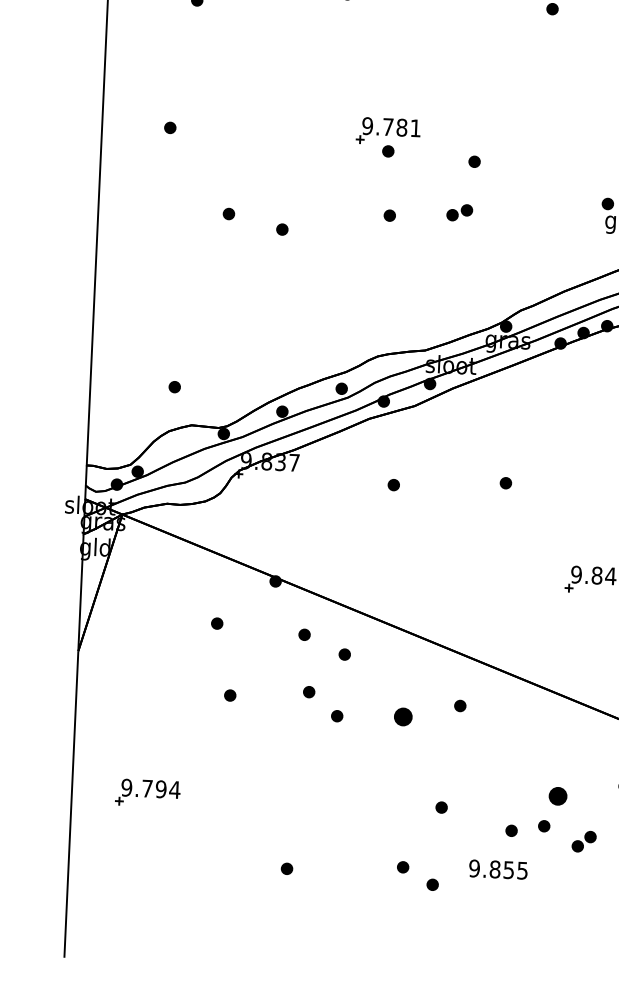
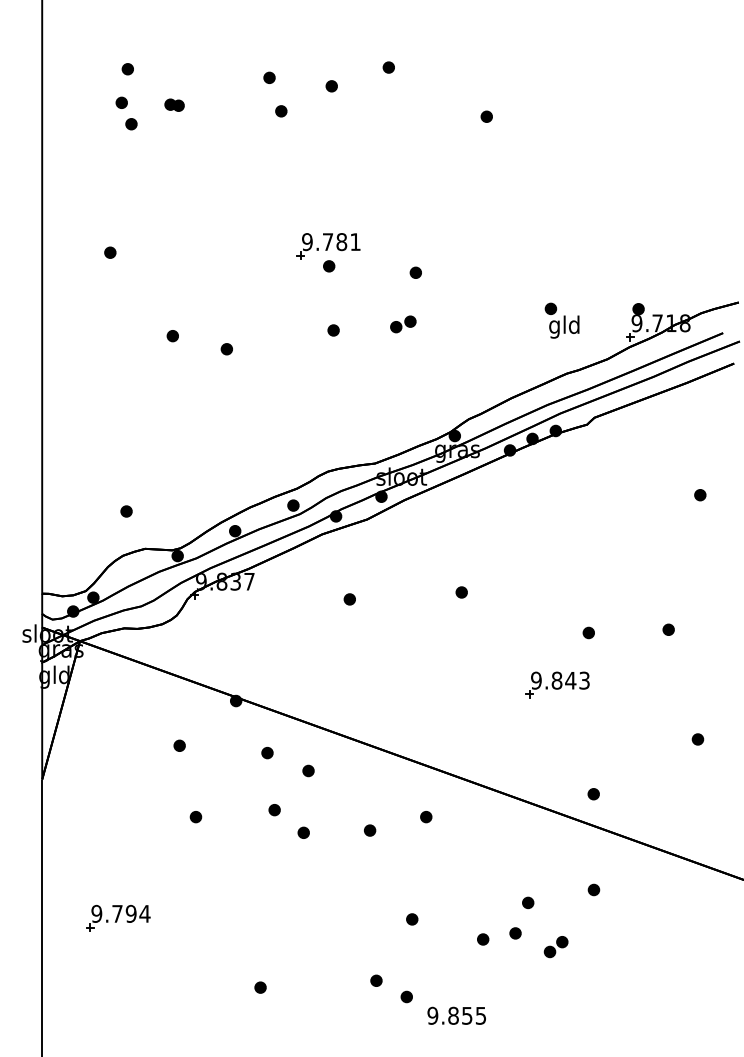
part: (403, 716) -> (370, 830), size x0.62
part: (558, 795) -> (528, 902), size x0.62
text: (498, 869) -> (456, 1015), moved

